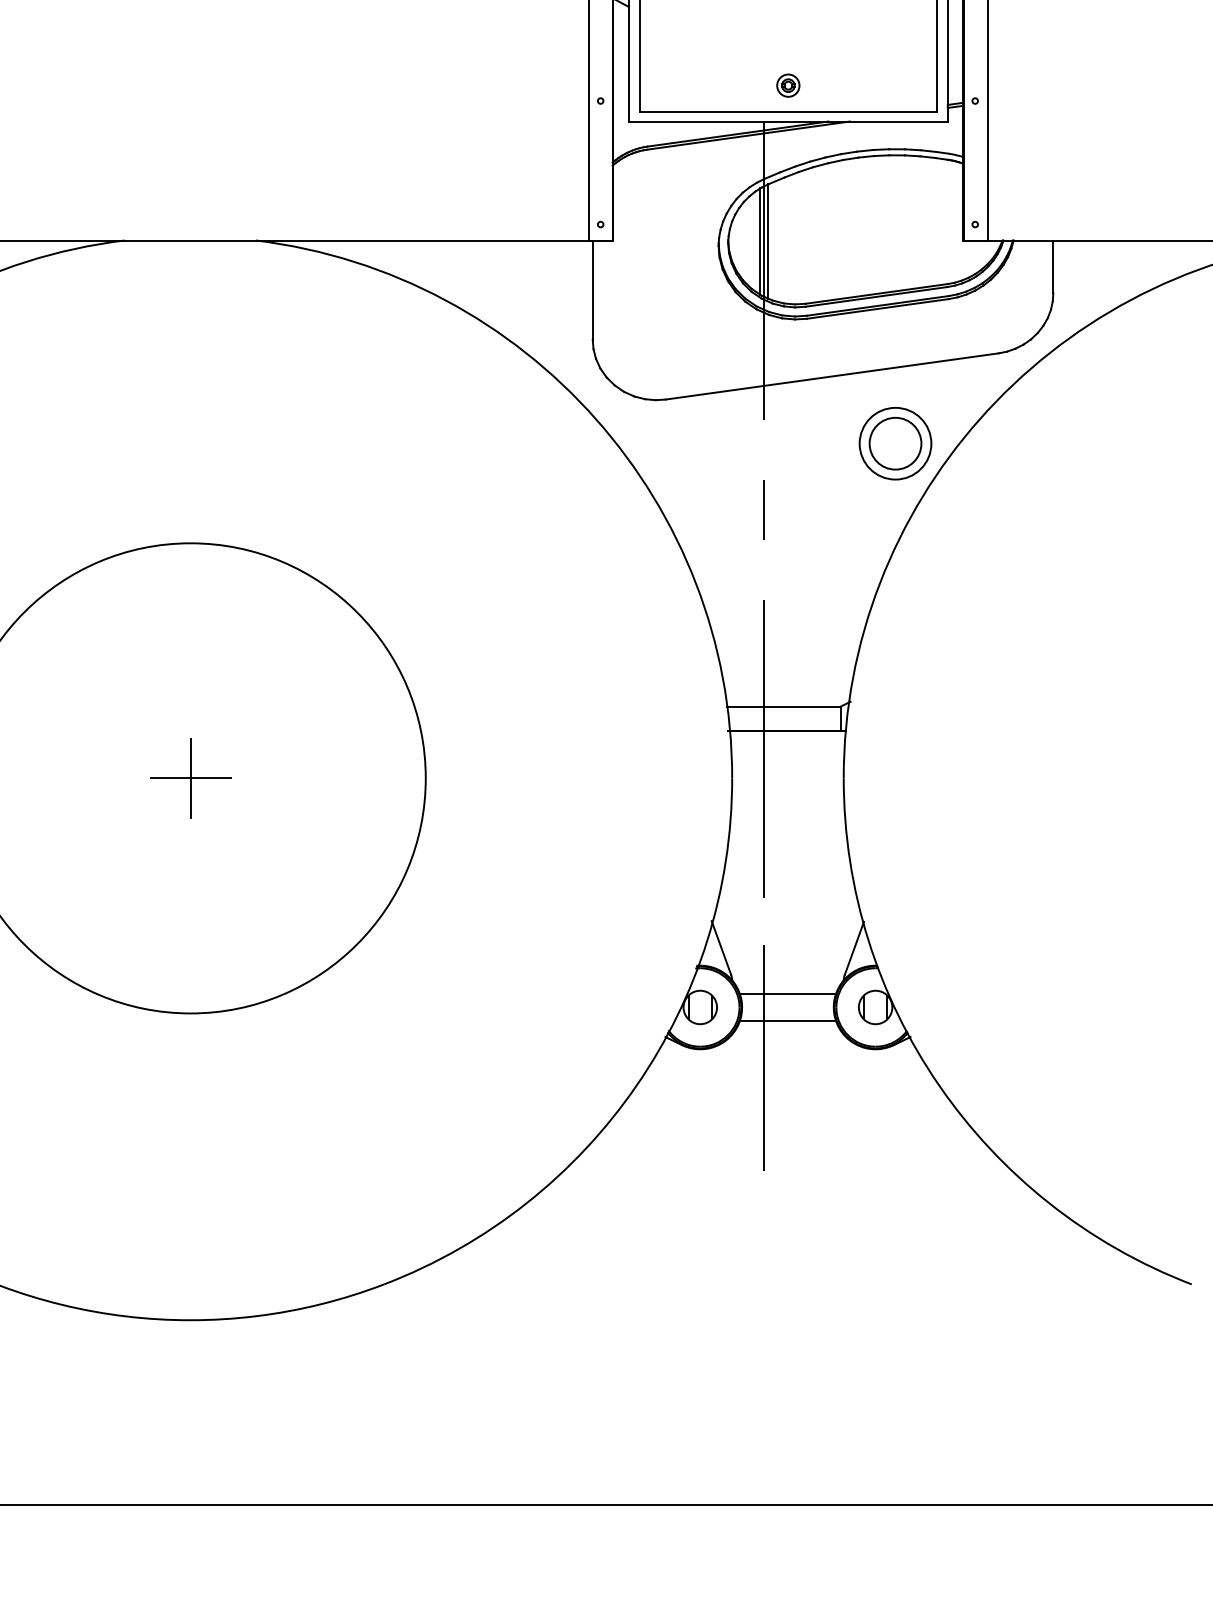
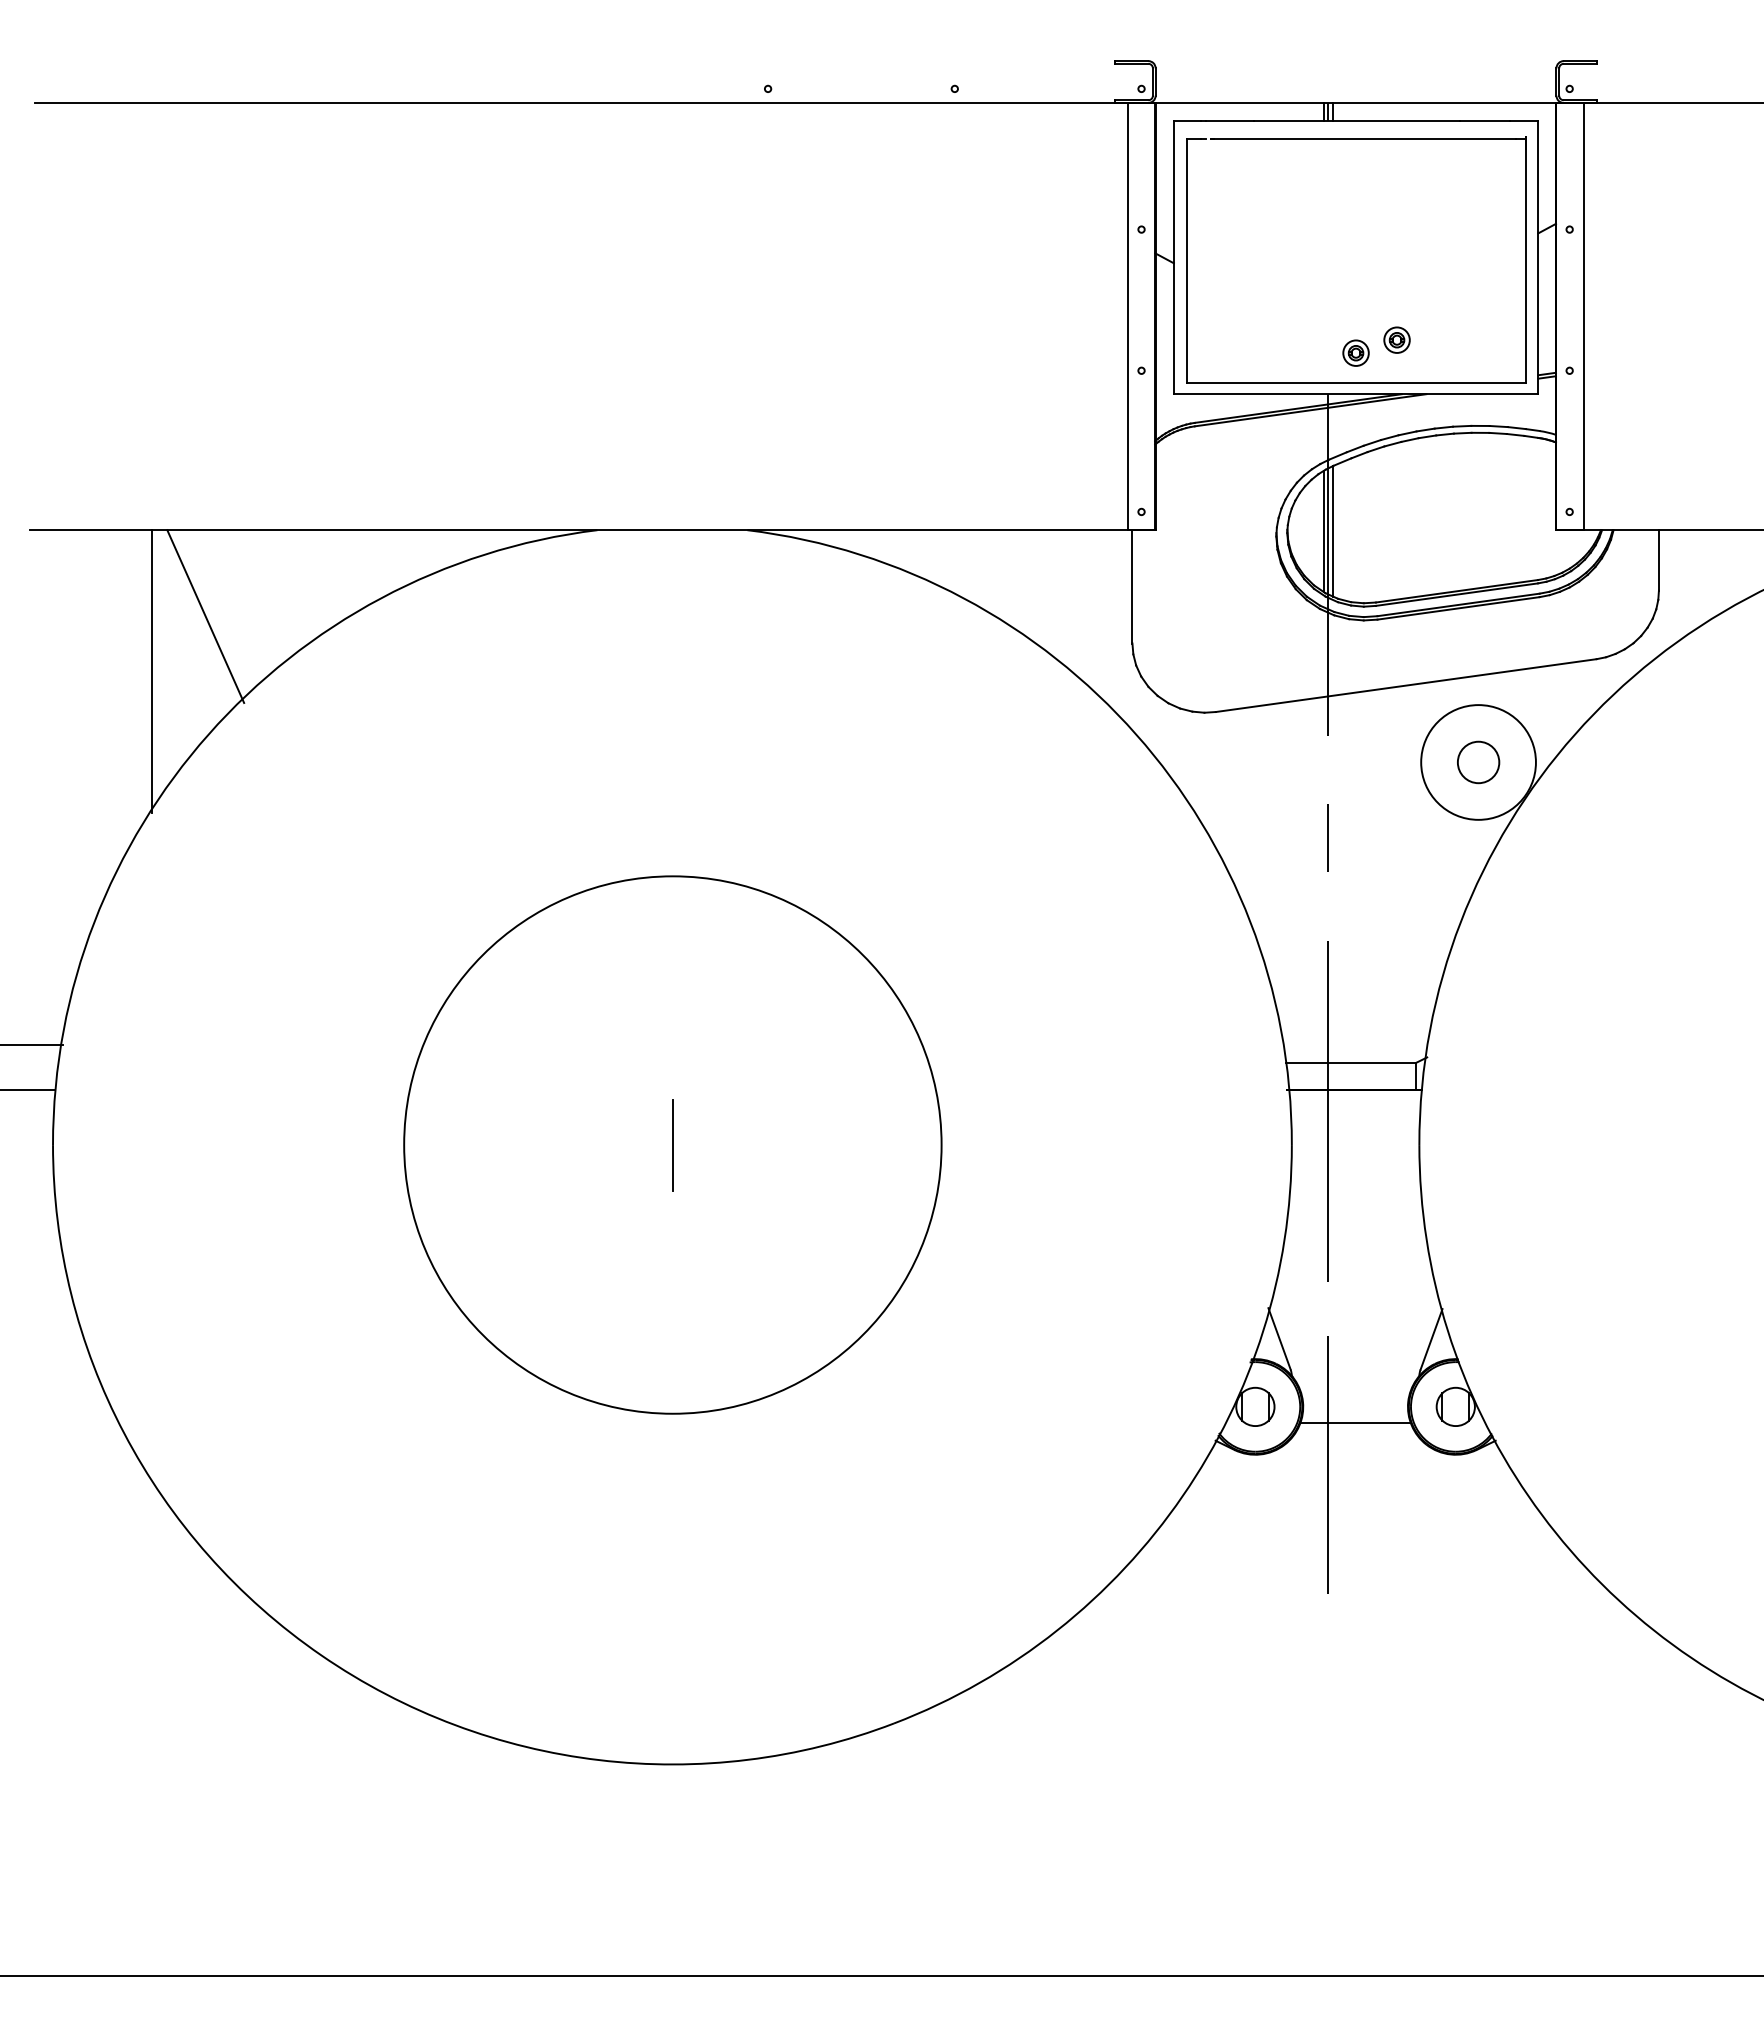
part: (823, 73) -> (1396, 339), added
circle: (895, 443) -> (1478, 762), size x0.7
circle: (895, 443) -> (1478, 762), size x1.4
line: (190, 778) -> (672, 1145), removed
line: (787, 993) -> (1355, 1391), removed

